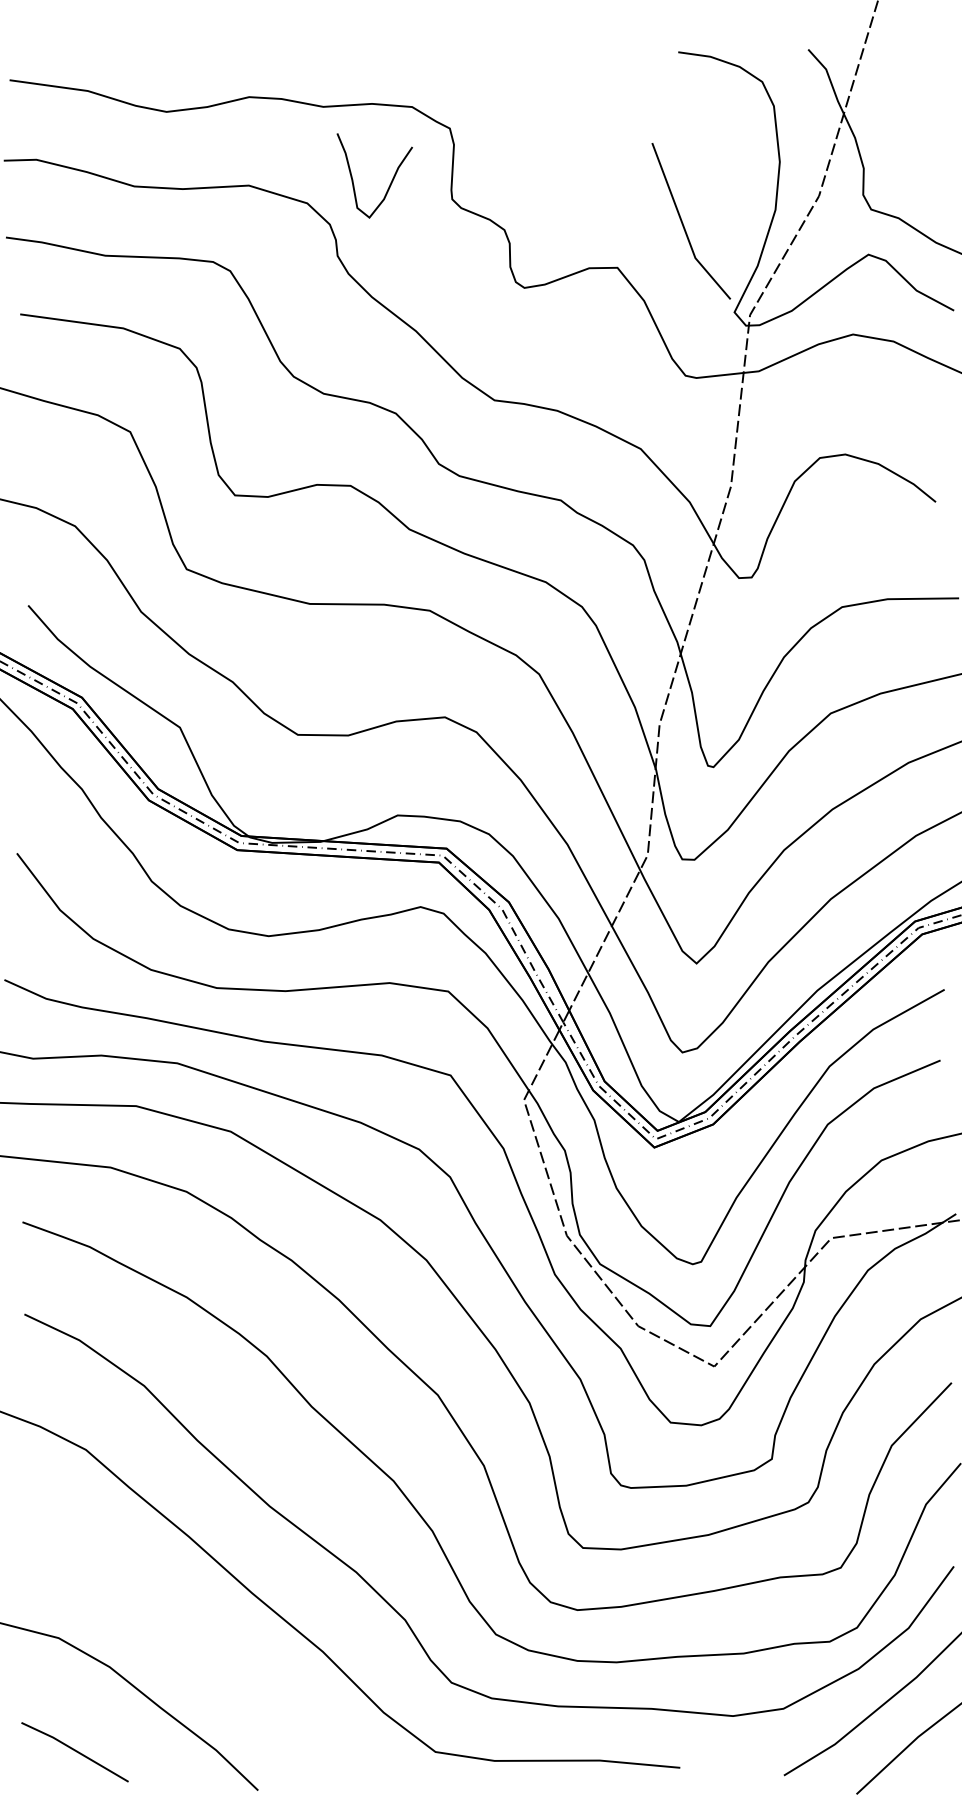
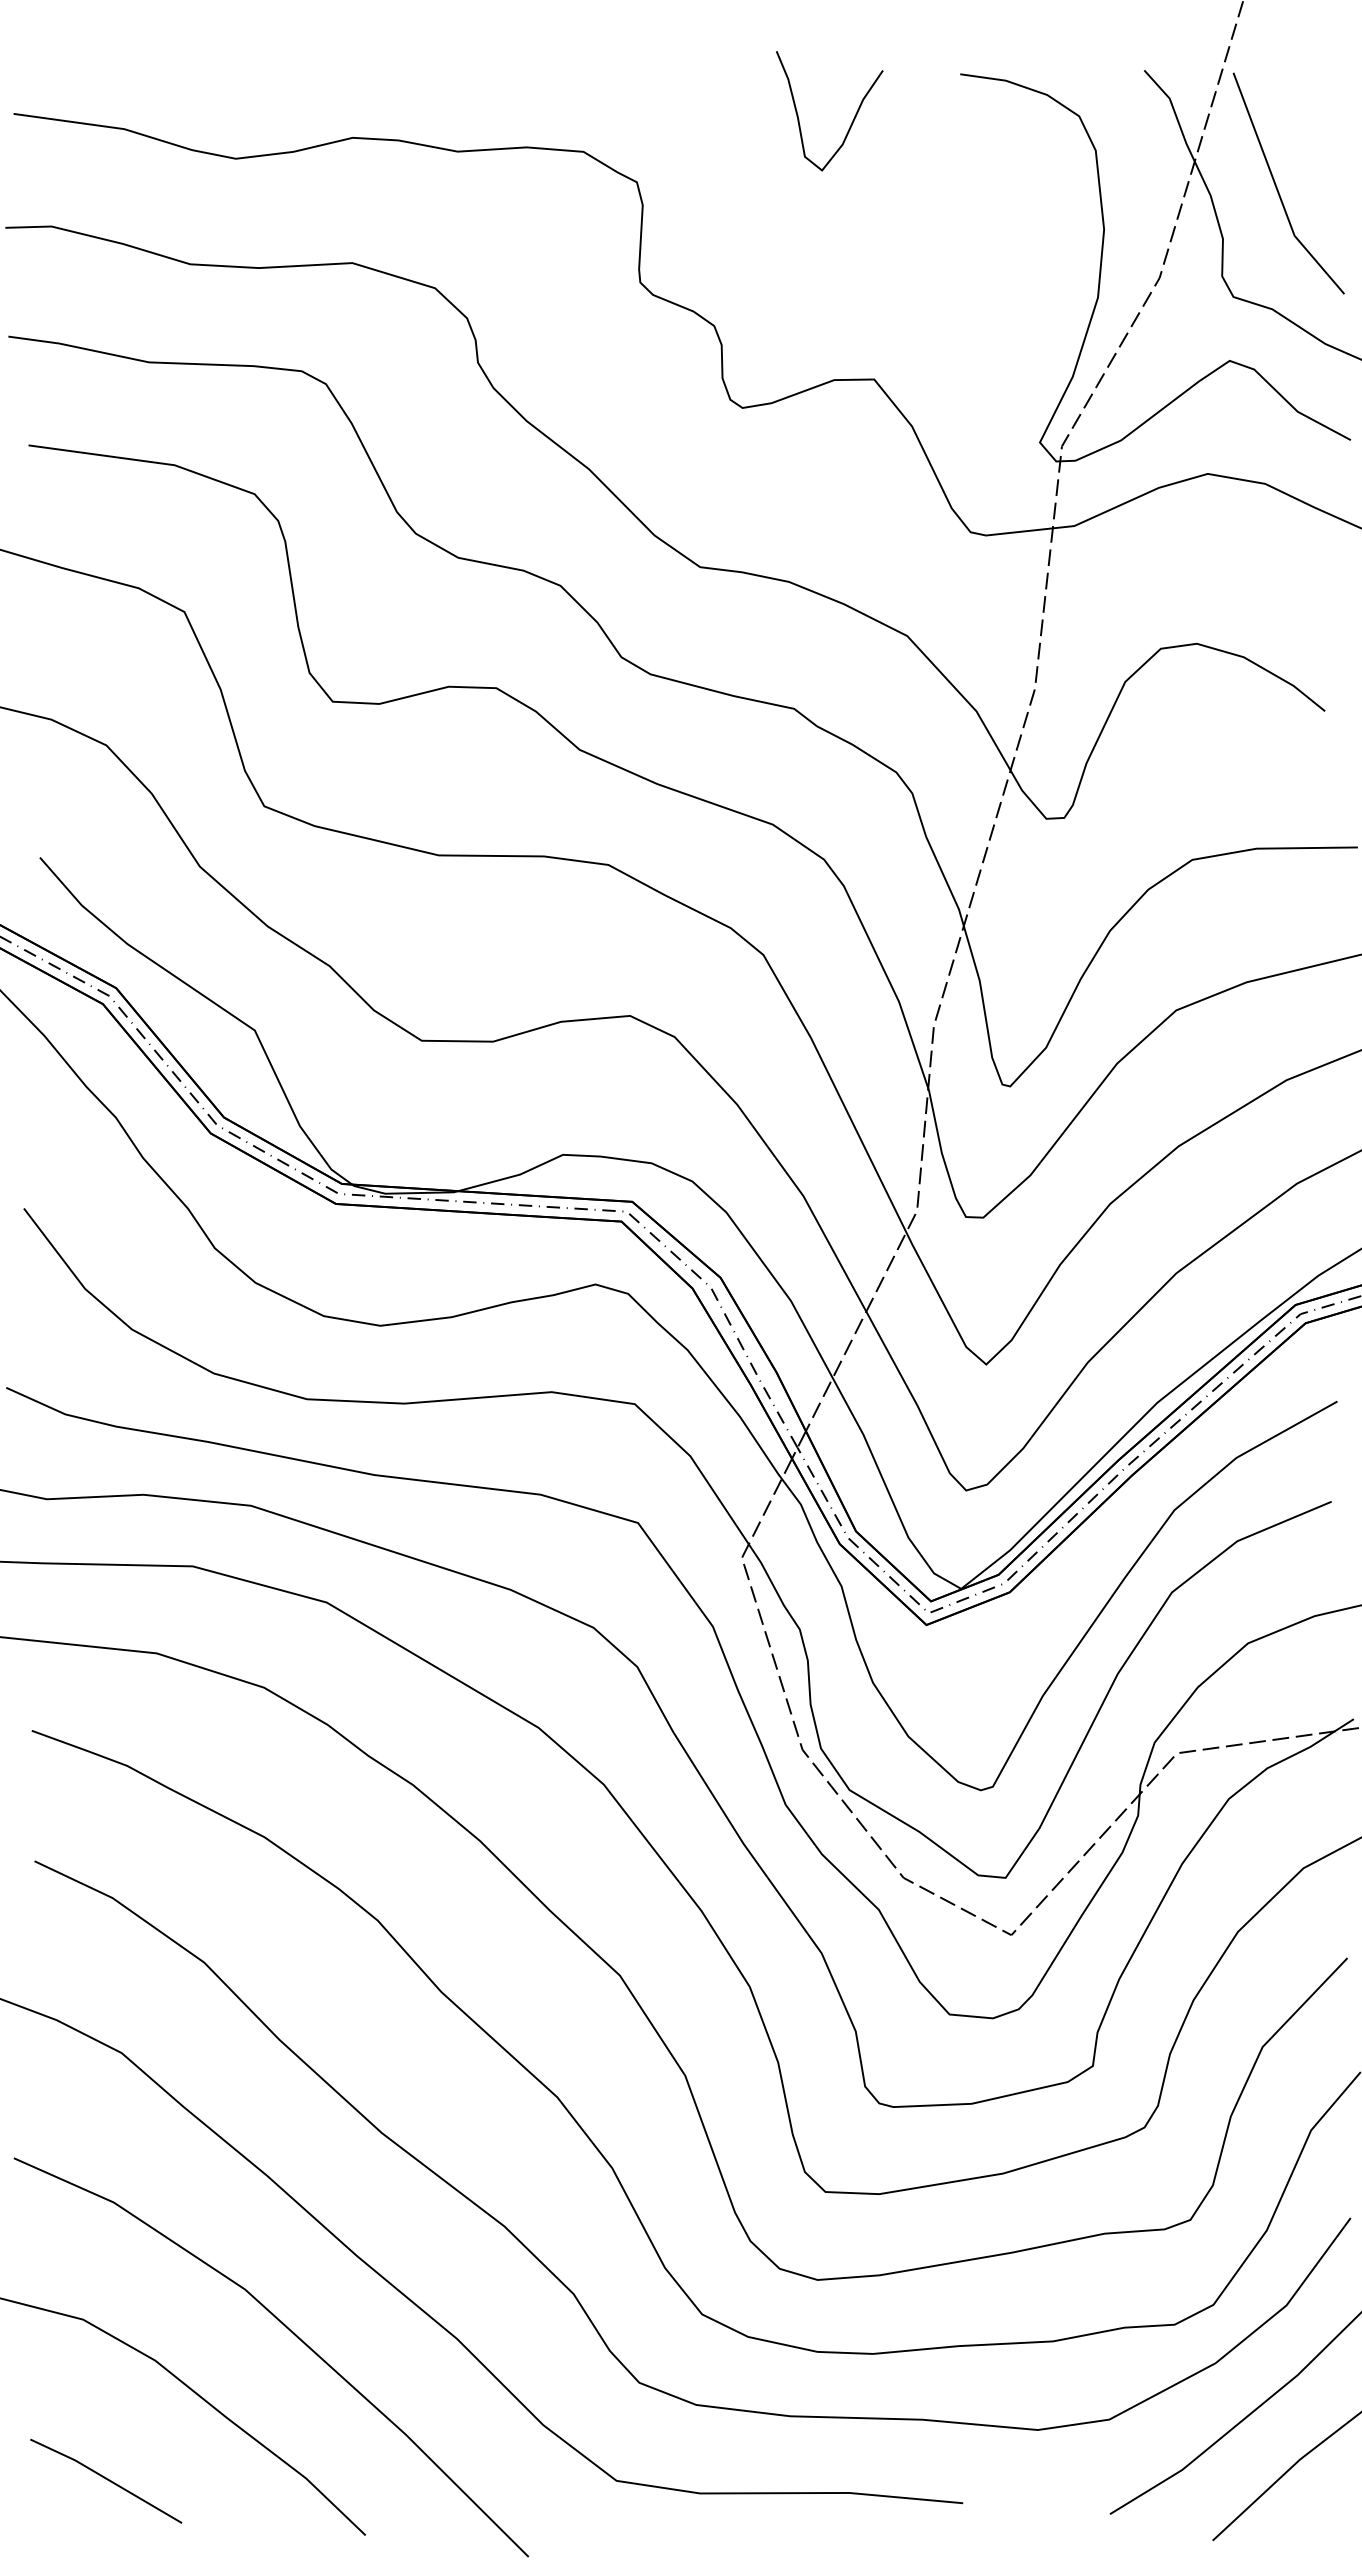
curve: (390, 183) -> (851, 122), moved
line: (683, 223) -> (1277, 186), moved
line: (207, 1648) -> (293, 2334), added

